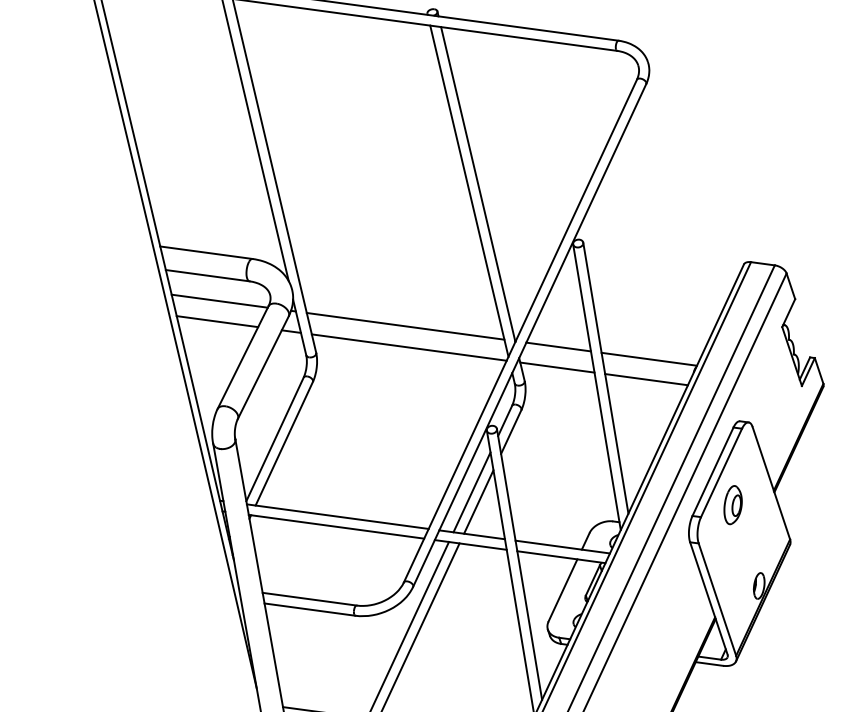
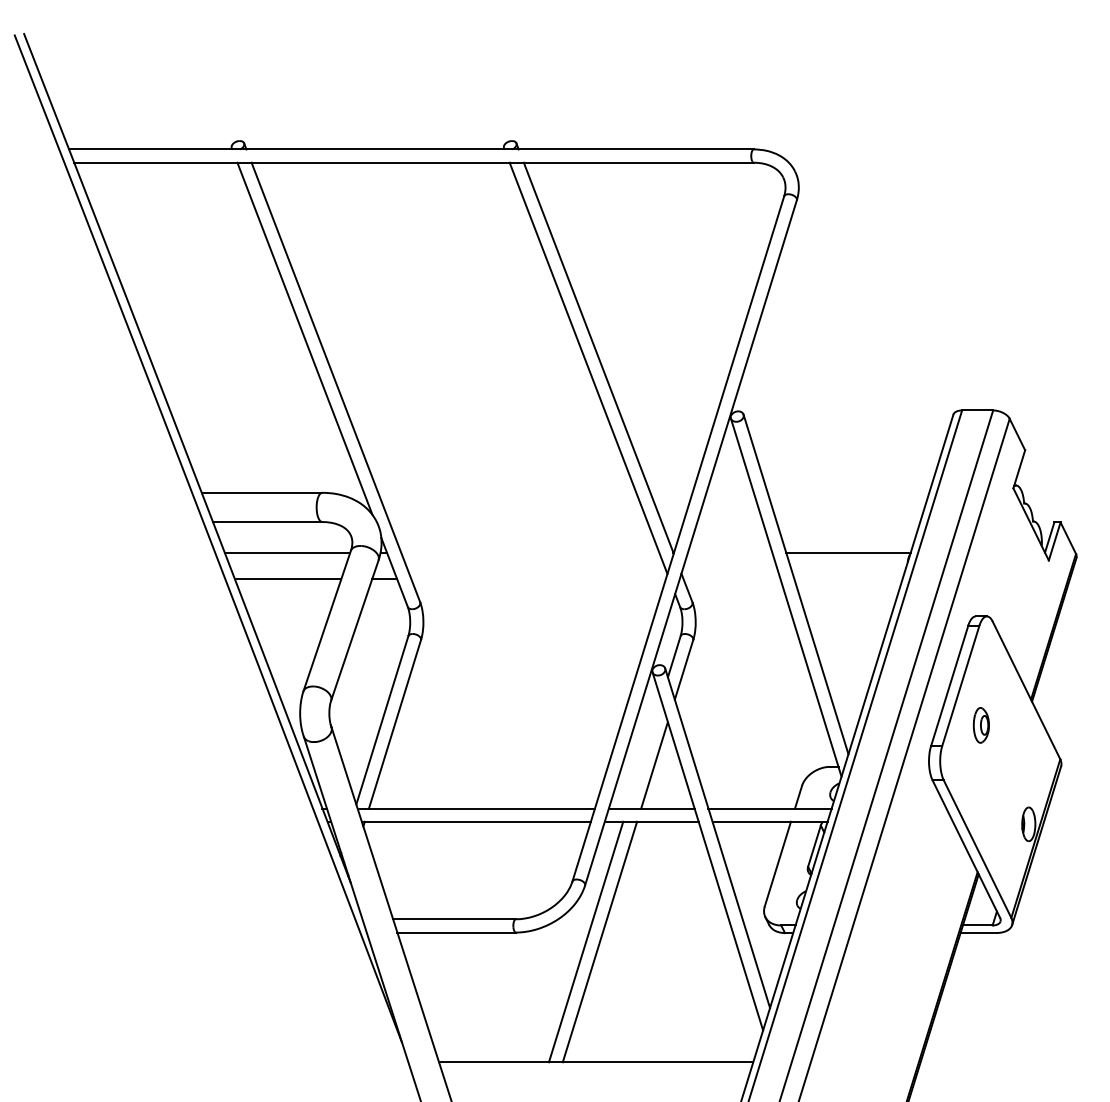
line: (405, 326) -> (530, 552), removed
line: (558, 346) -> (729, 552), removed
line: (409, 347) -> (538, 579), removed
line: (556, 367) -> (731, 579), removed
line: (646, 379) -> (848, 579), removed
line: (472, 491) -> (644, 753), removed
part: (733, 505) -> (981, 725), size x0.7

